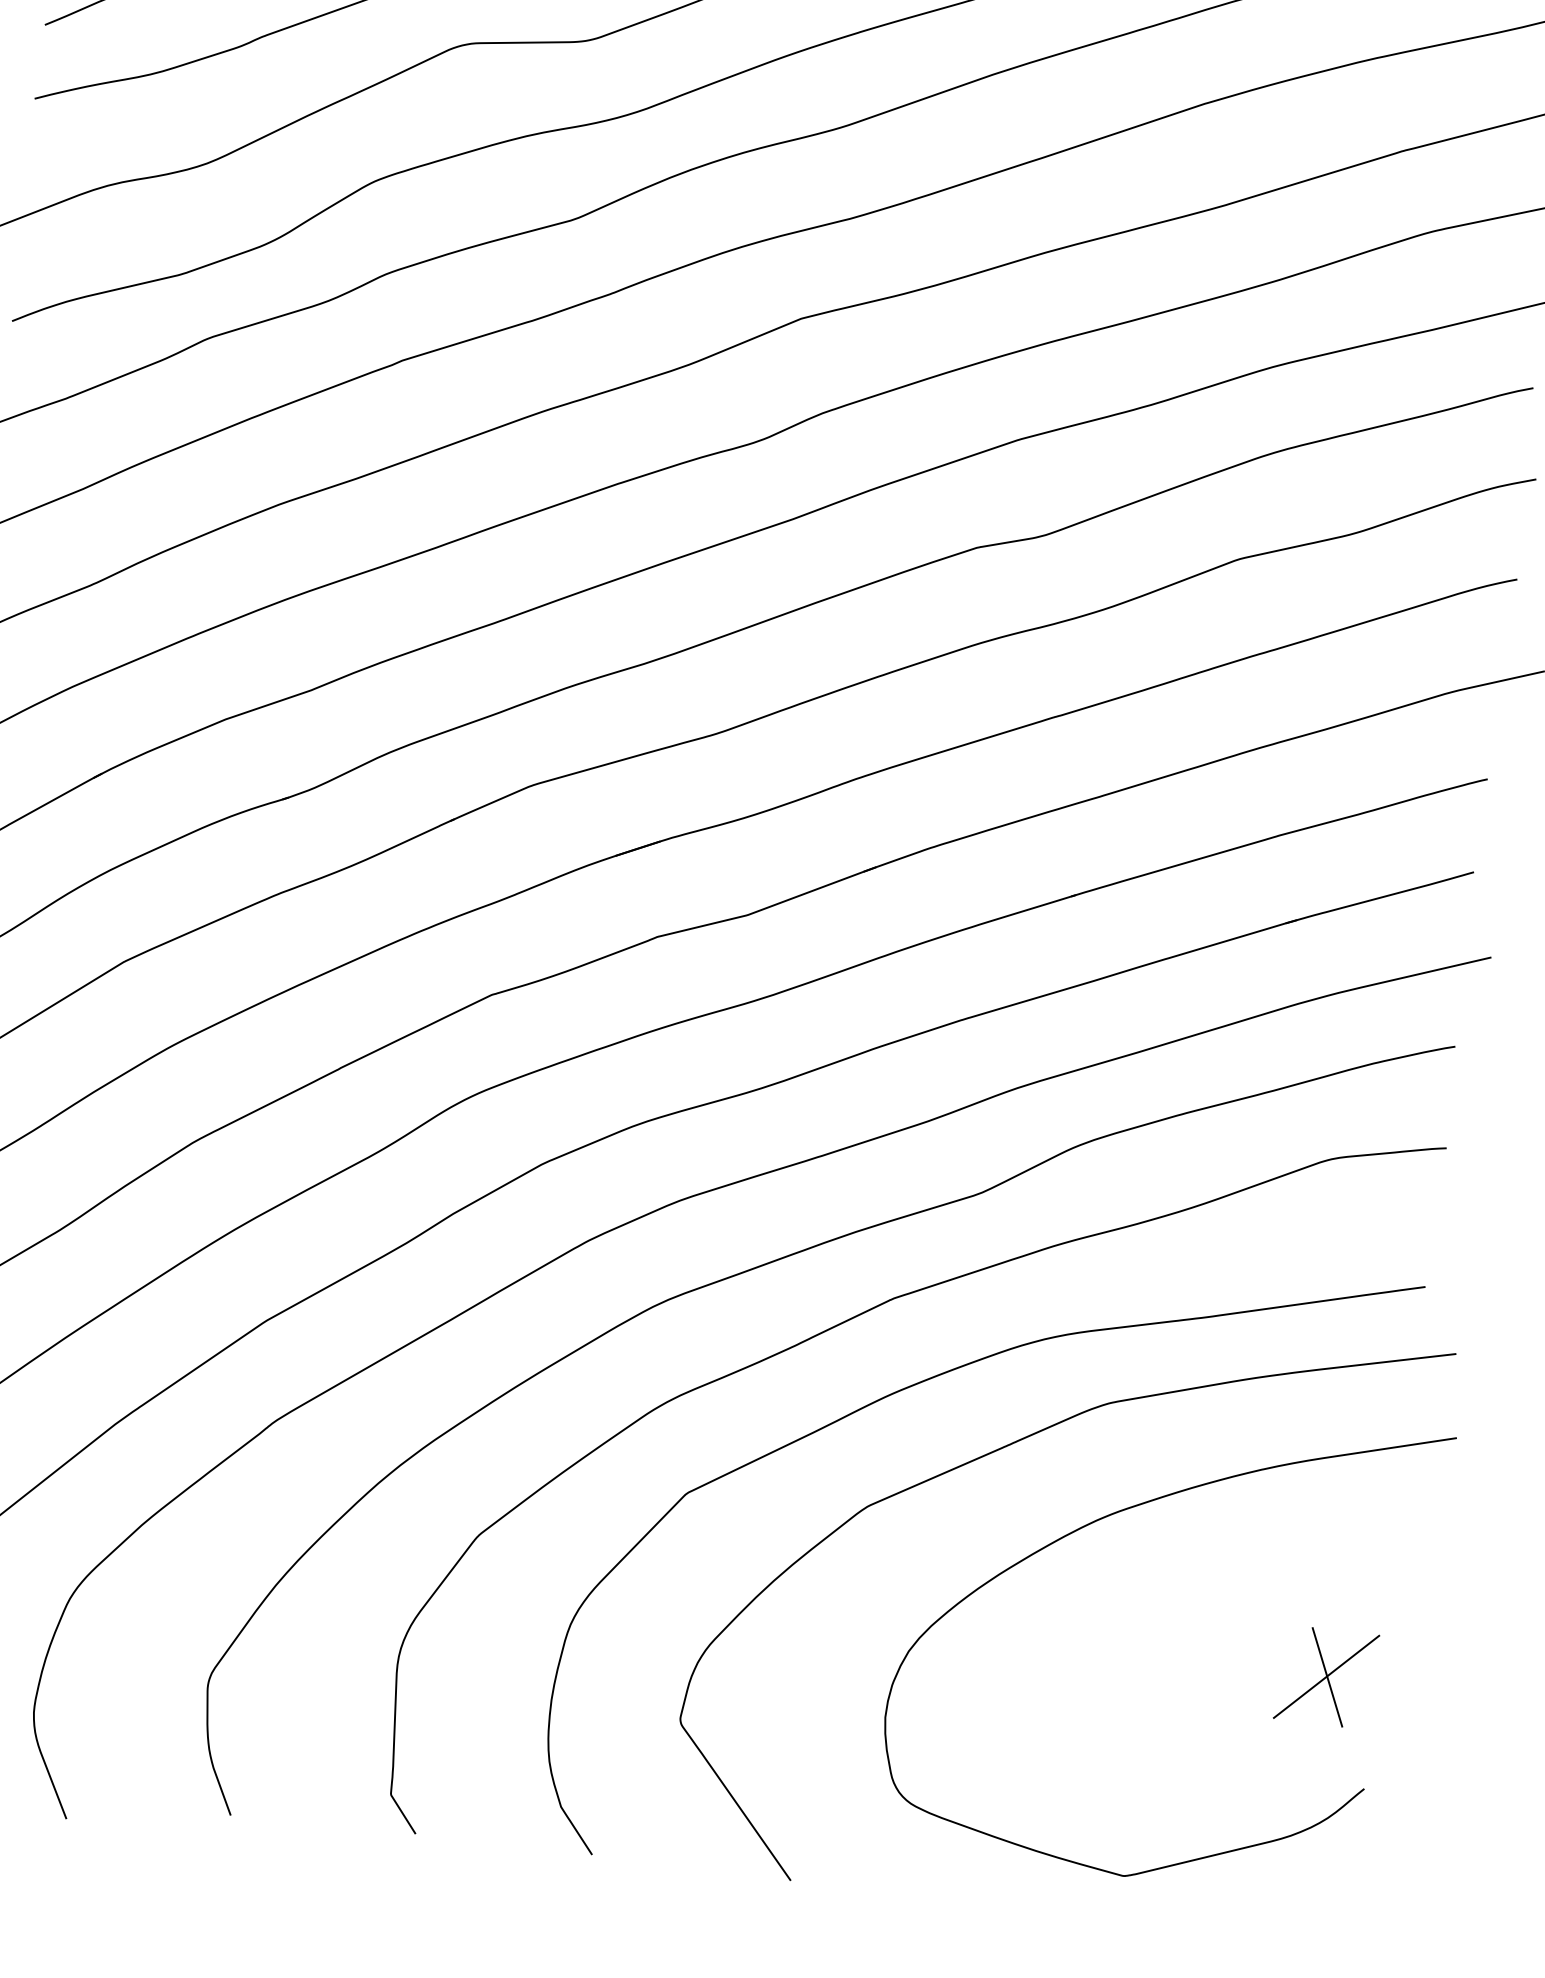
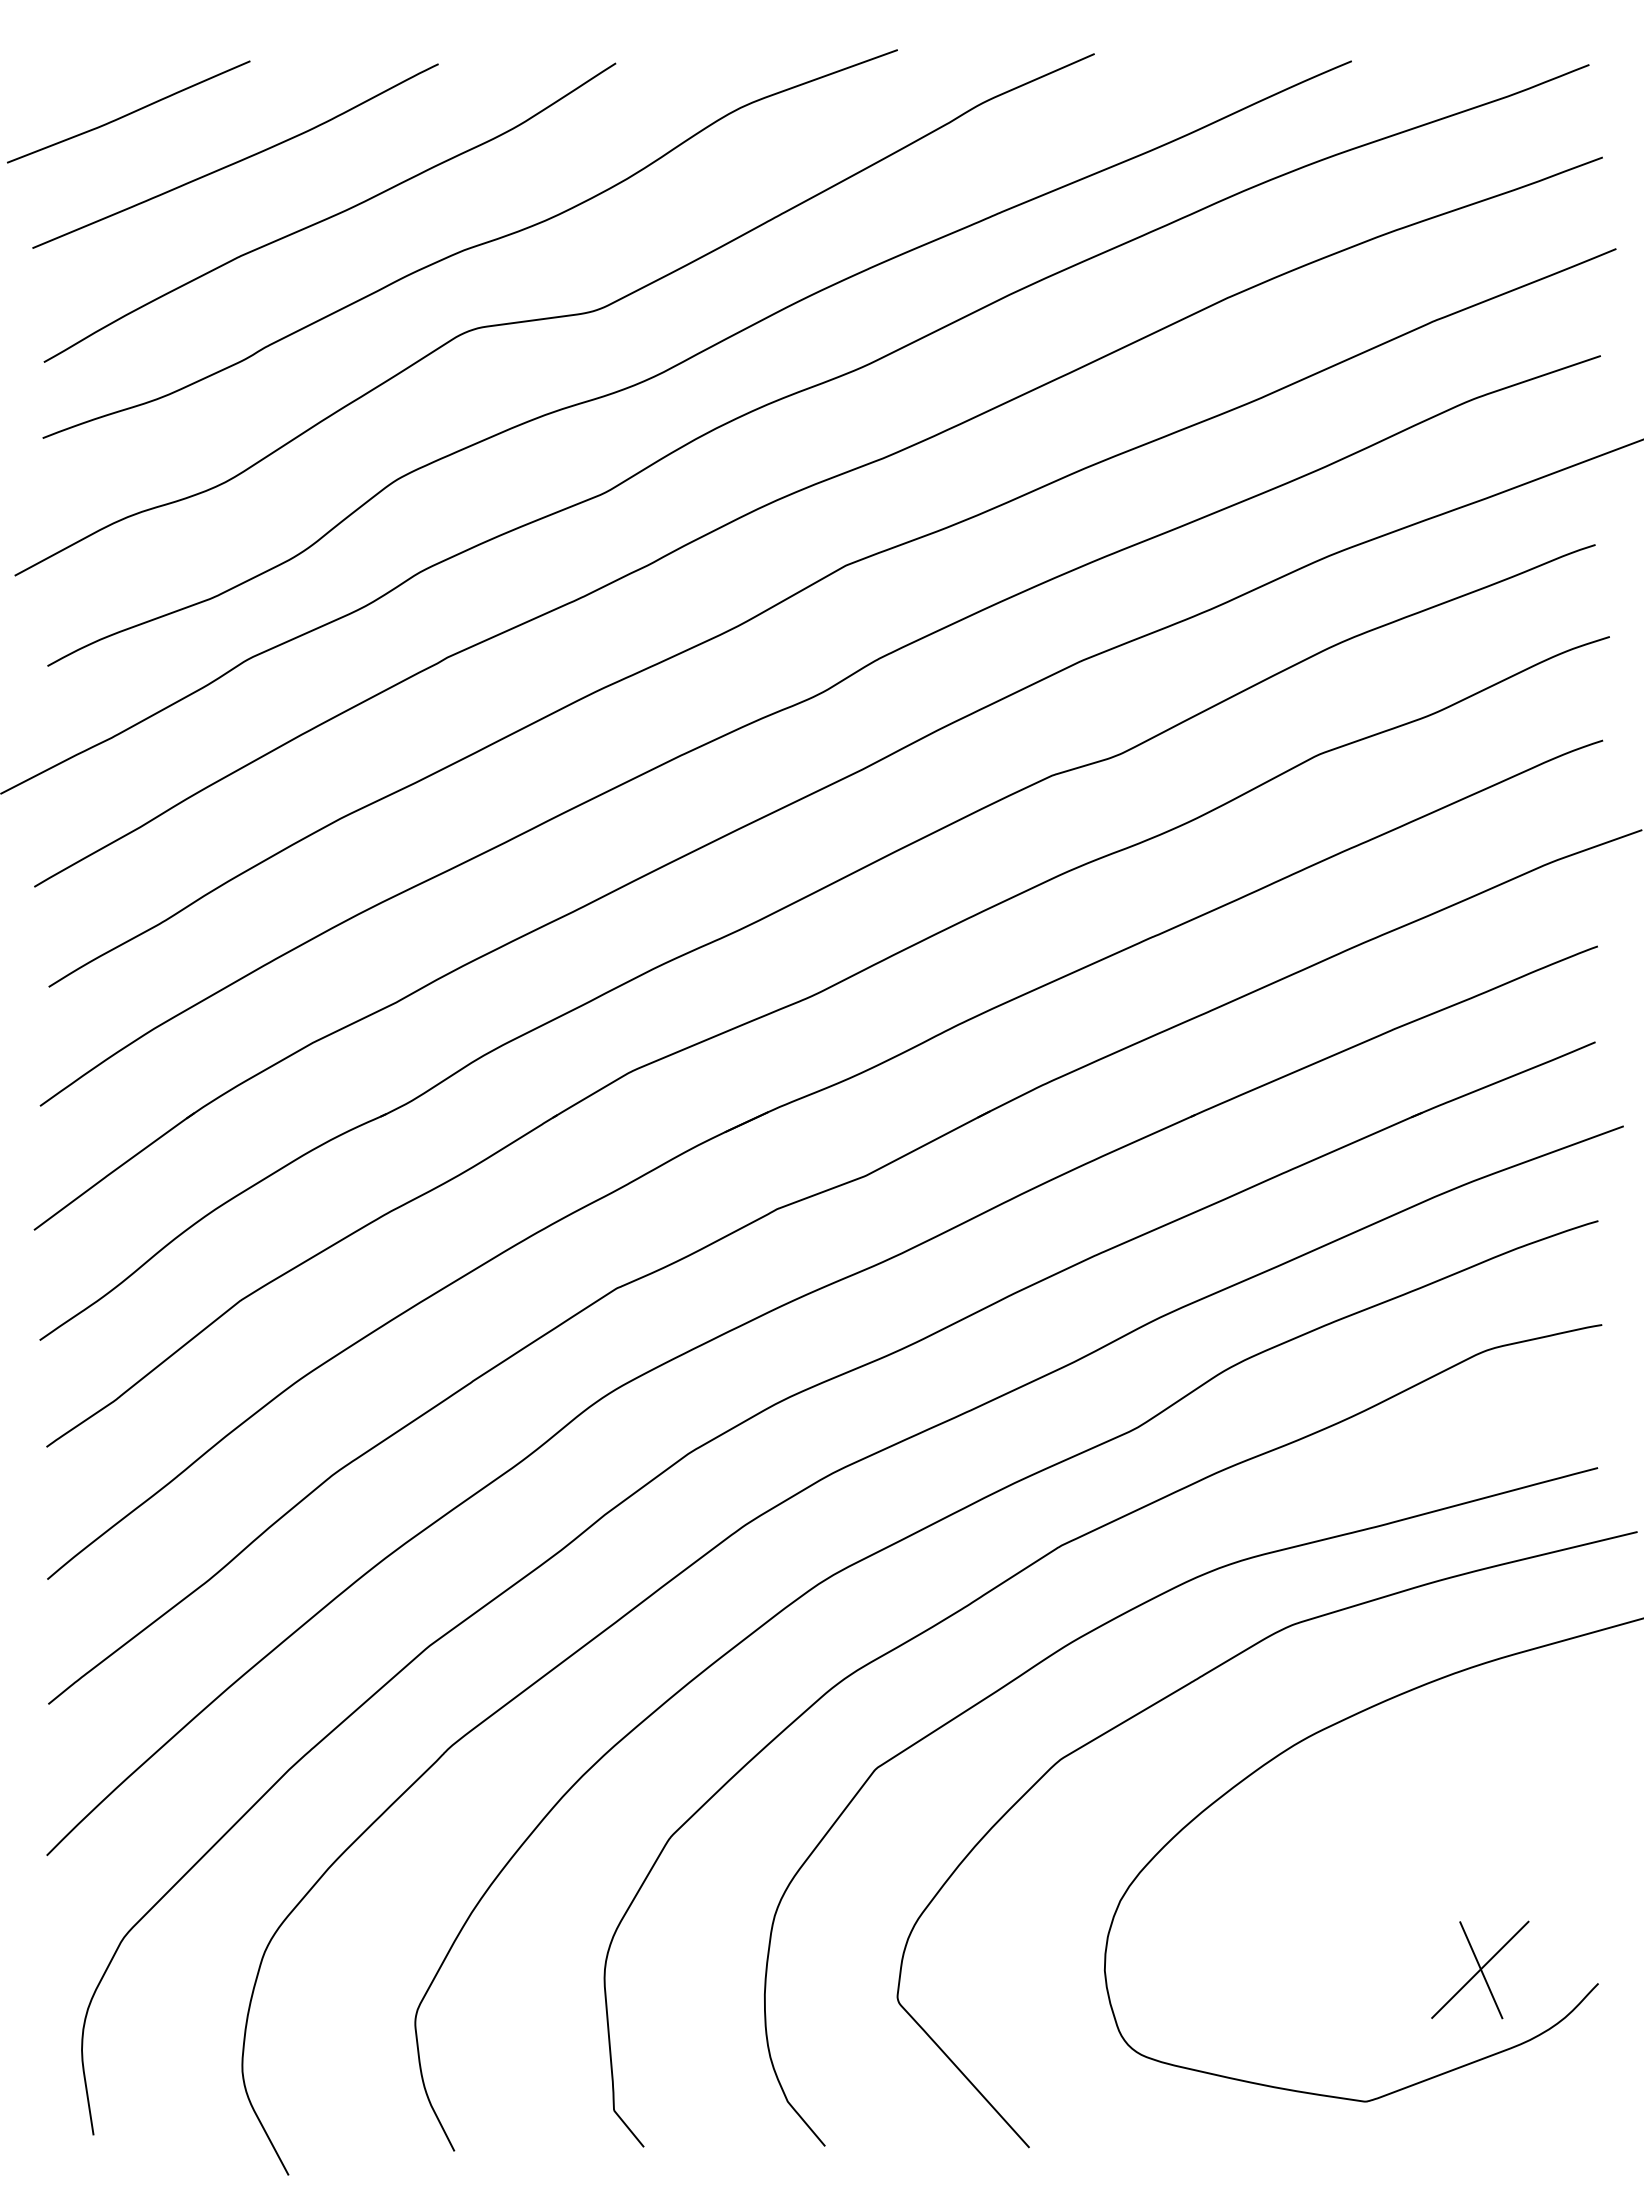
part: (1326, 1676) -> (1480, 1969), moved

